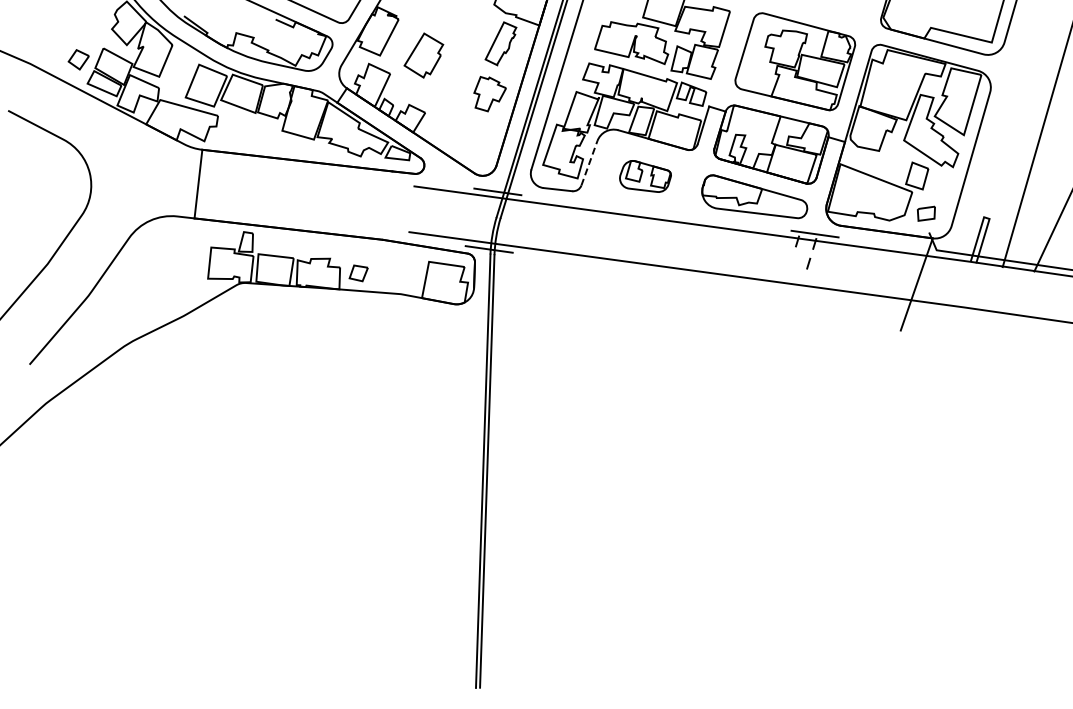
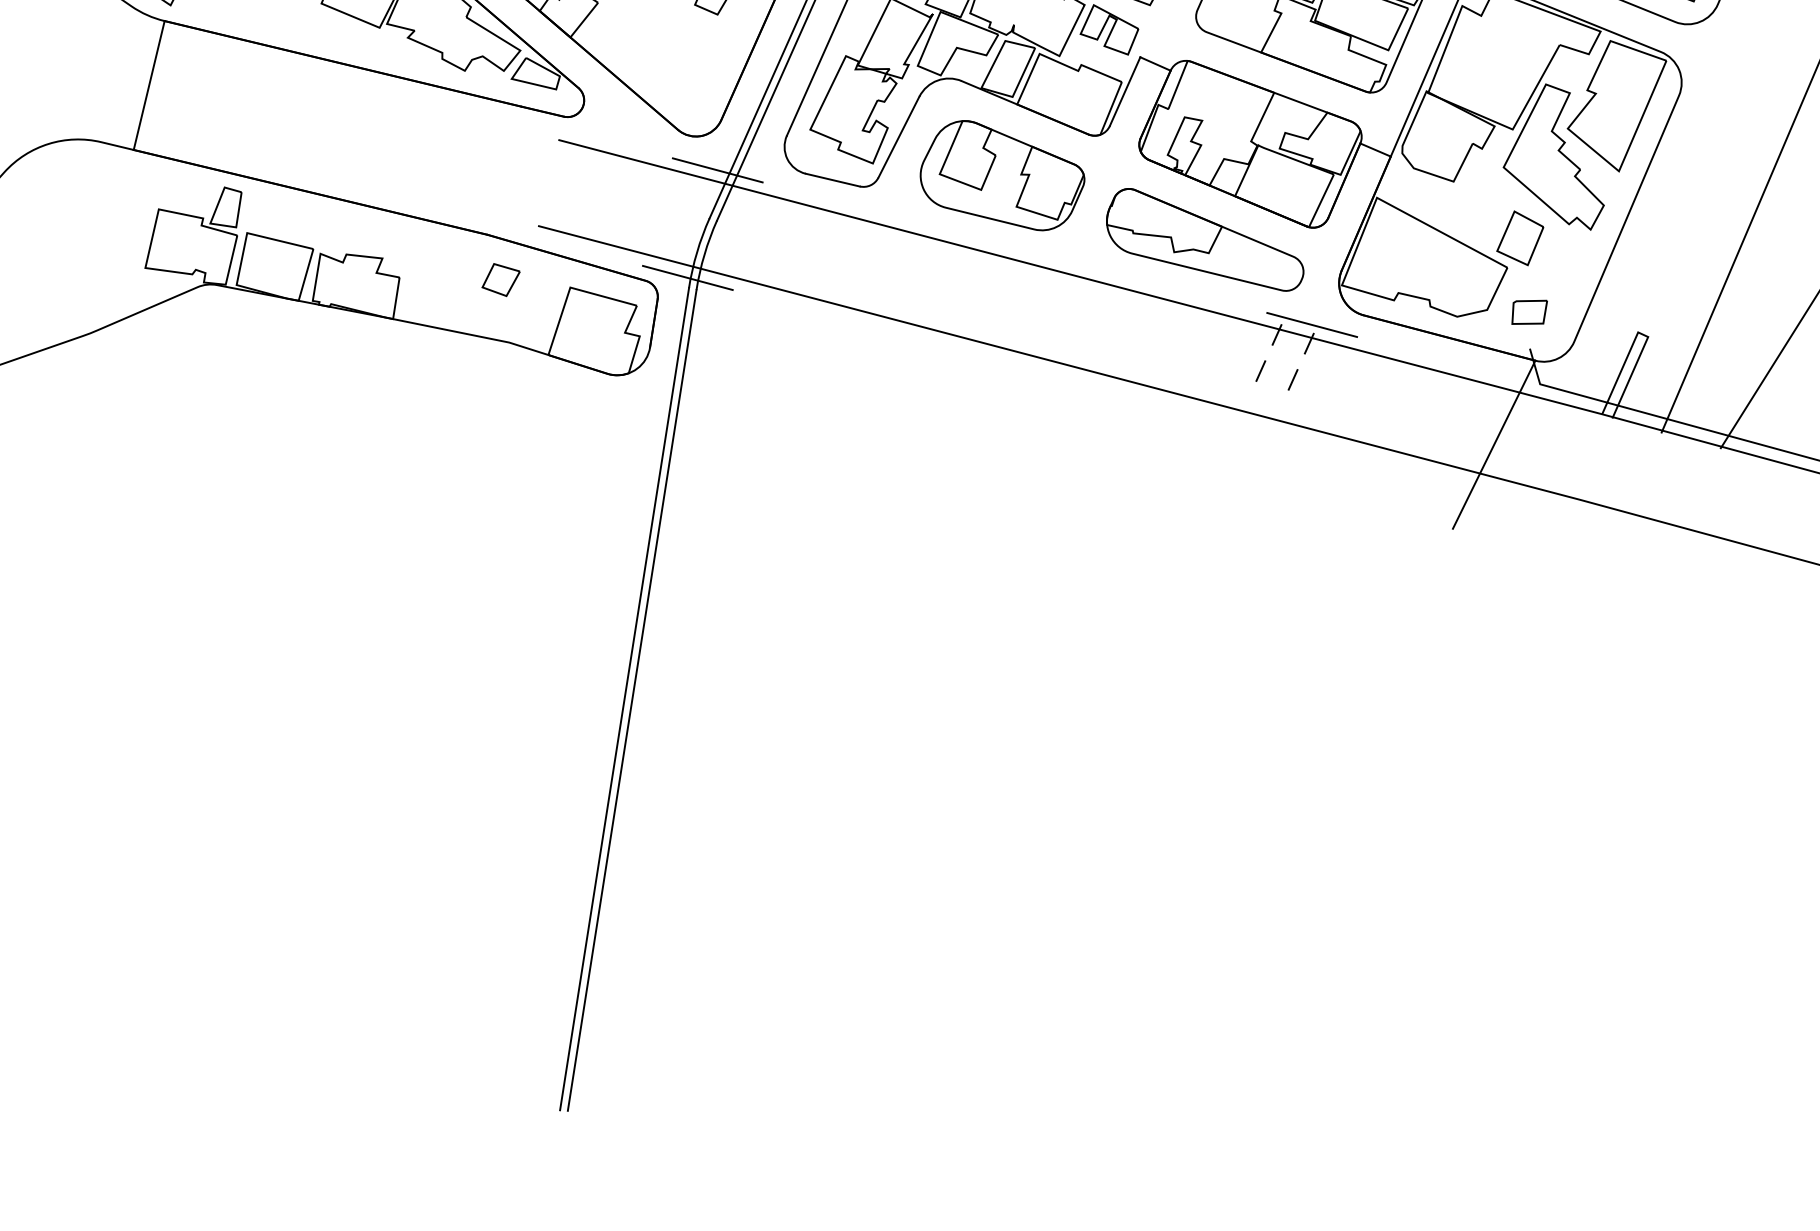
line: (589, 163) -> (898, 137), dashed -> solid
part: (645, 176) -> (1002, 175), size x1.67
line: (791, 261) -> (1260, 371), added
part: (358, 273) -> (500, 280), moved

